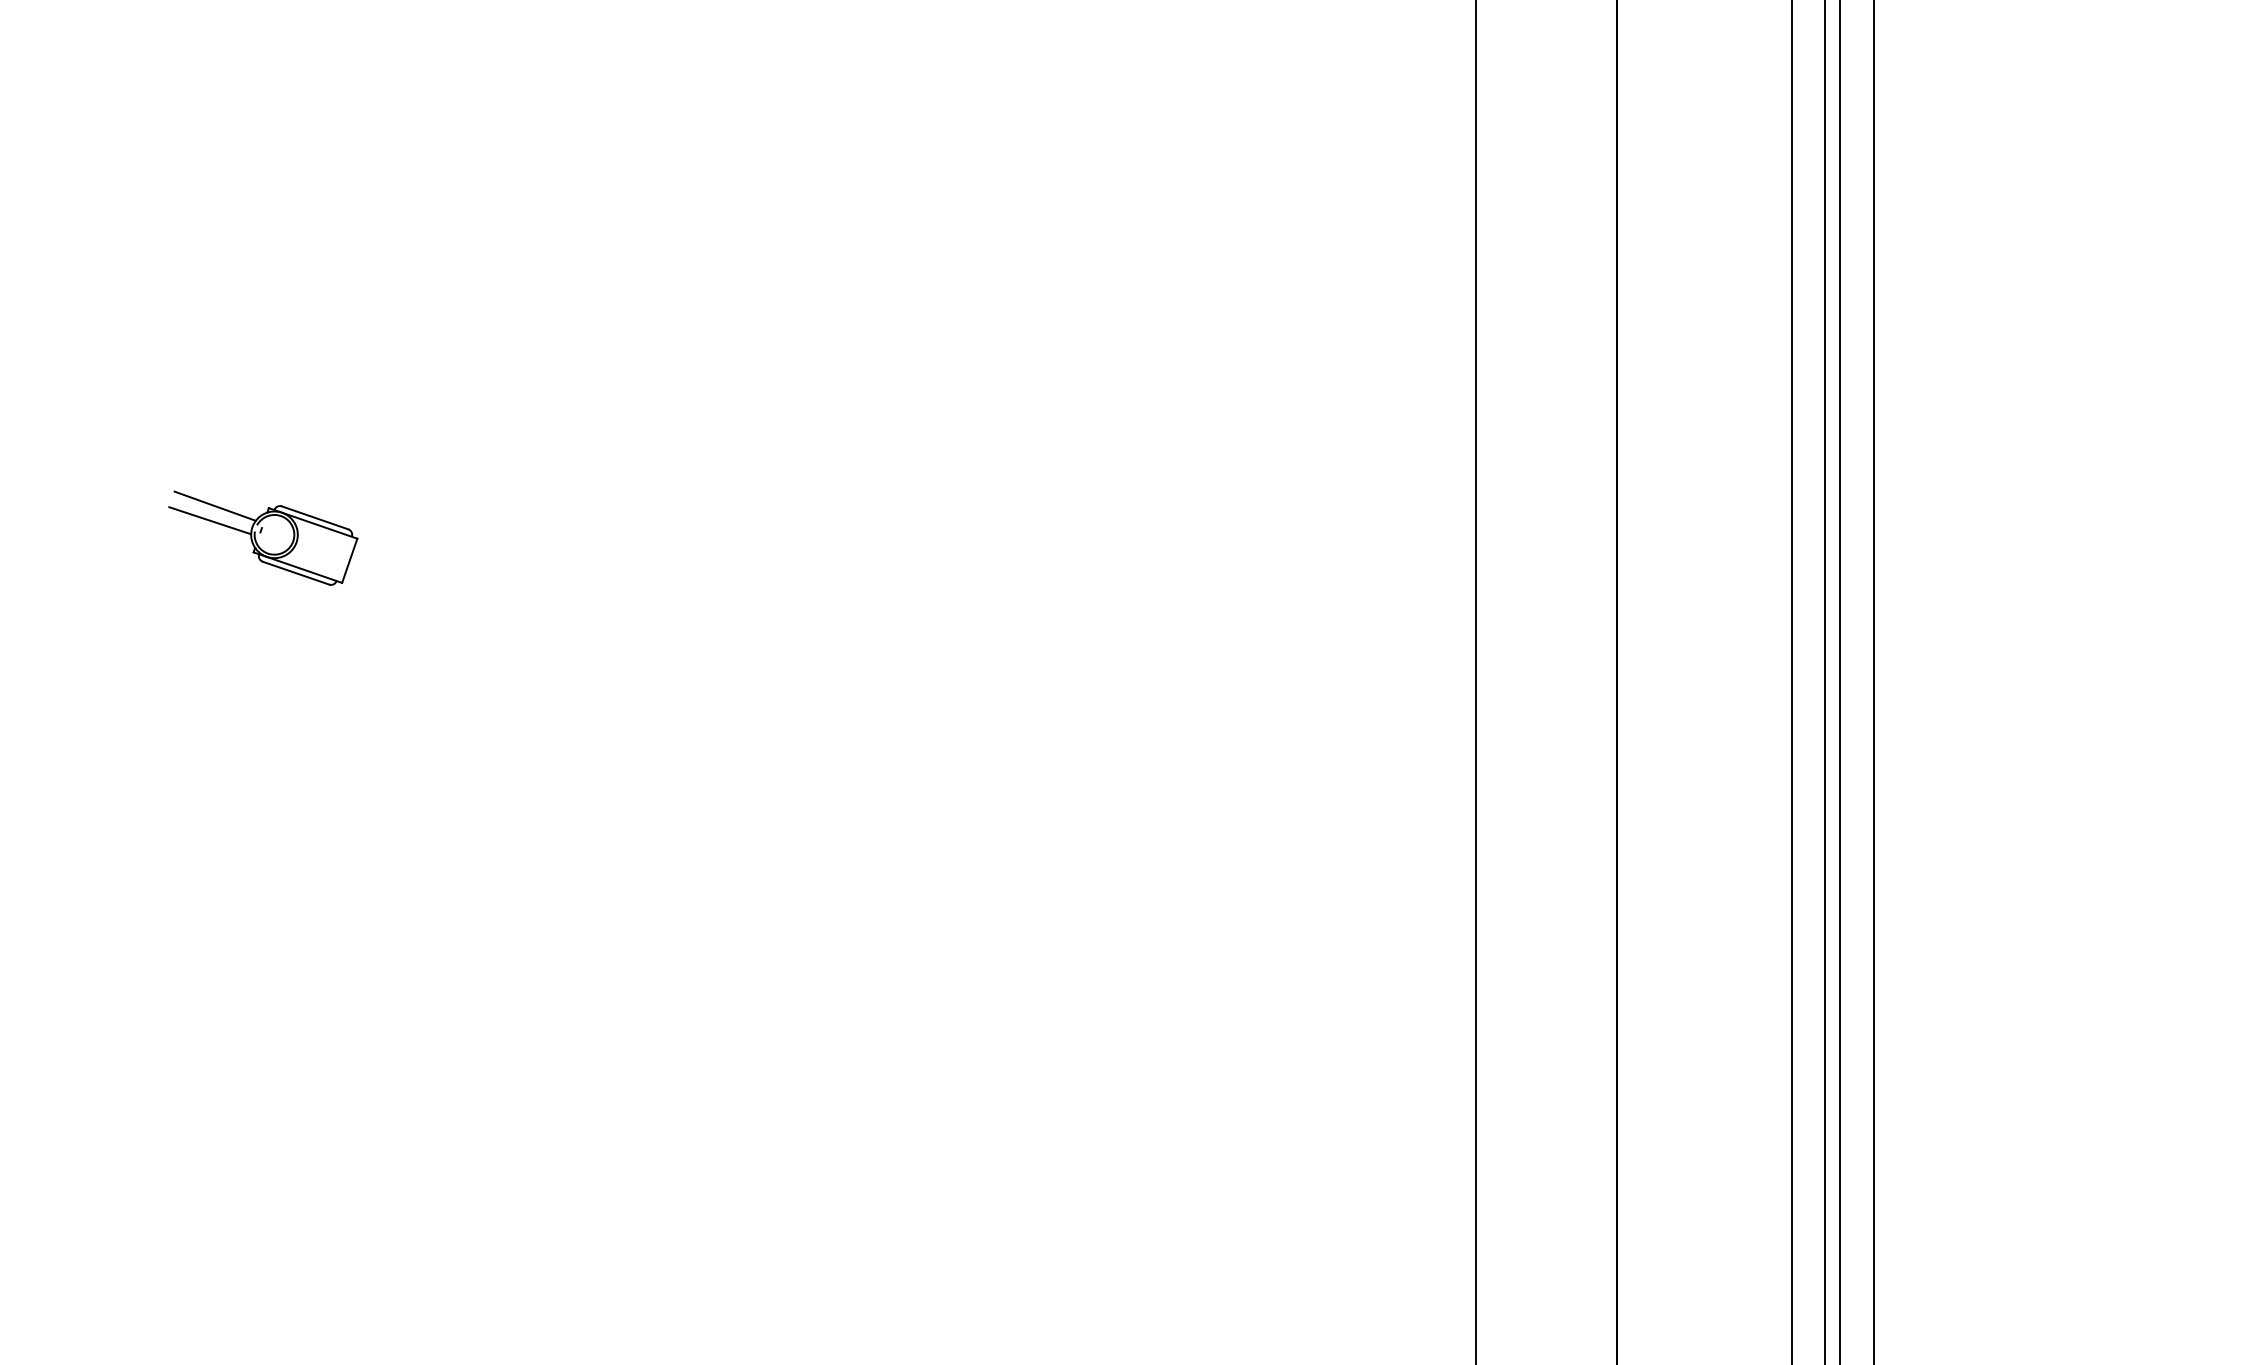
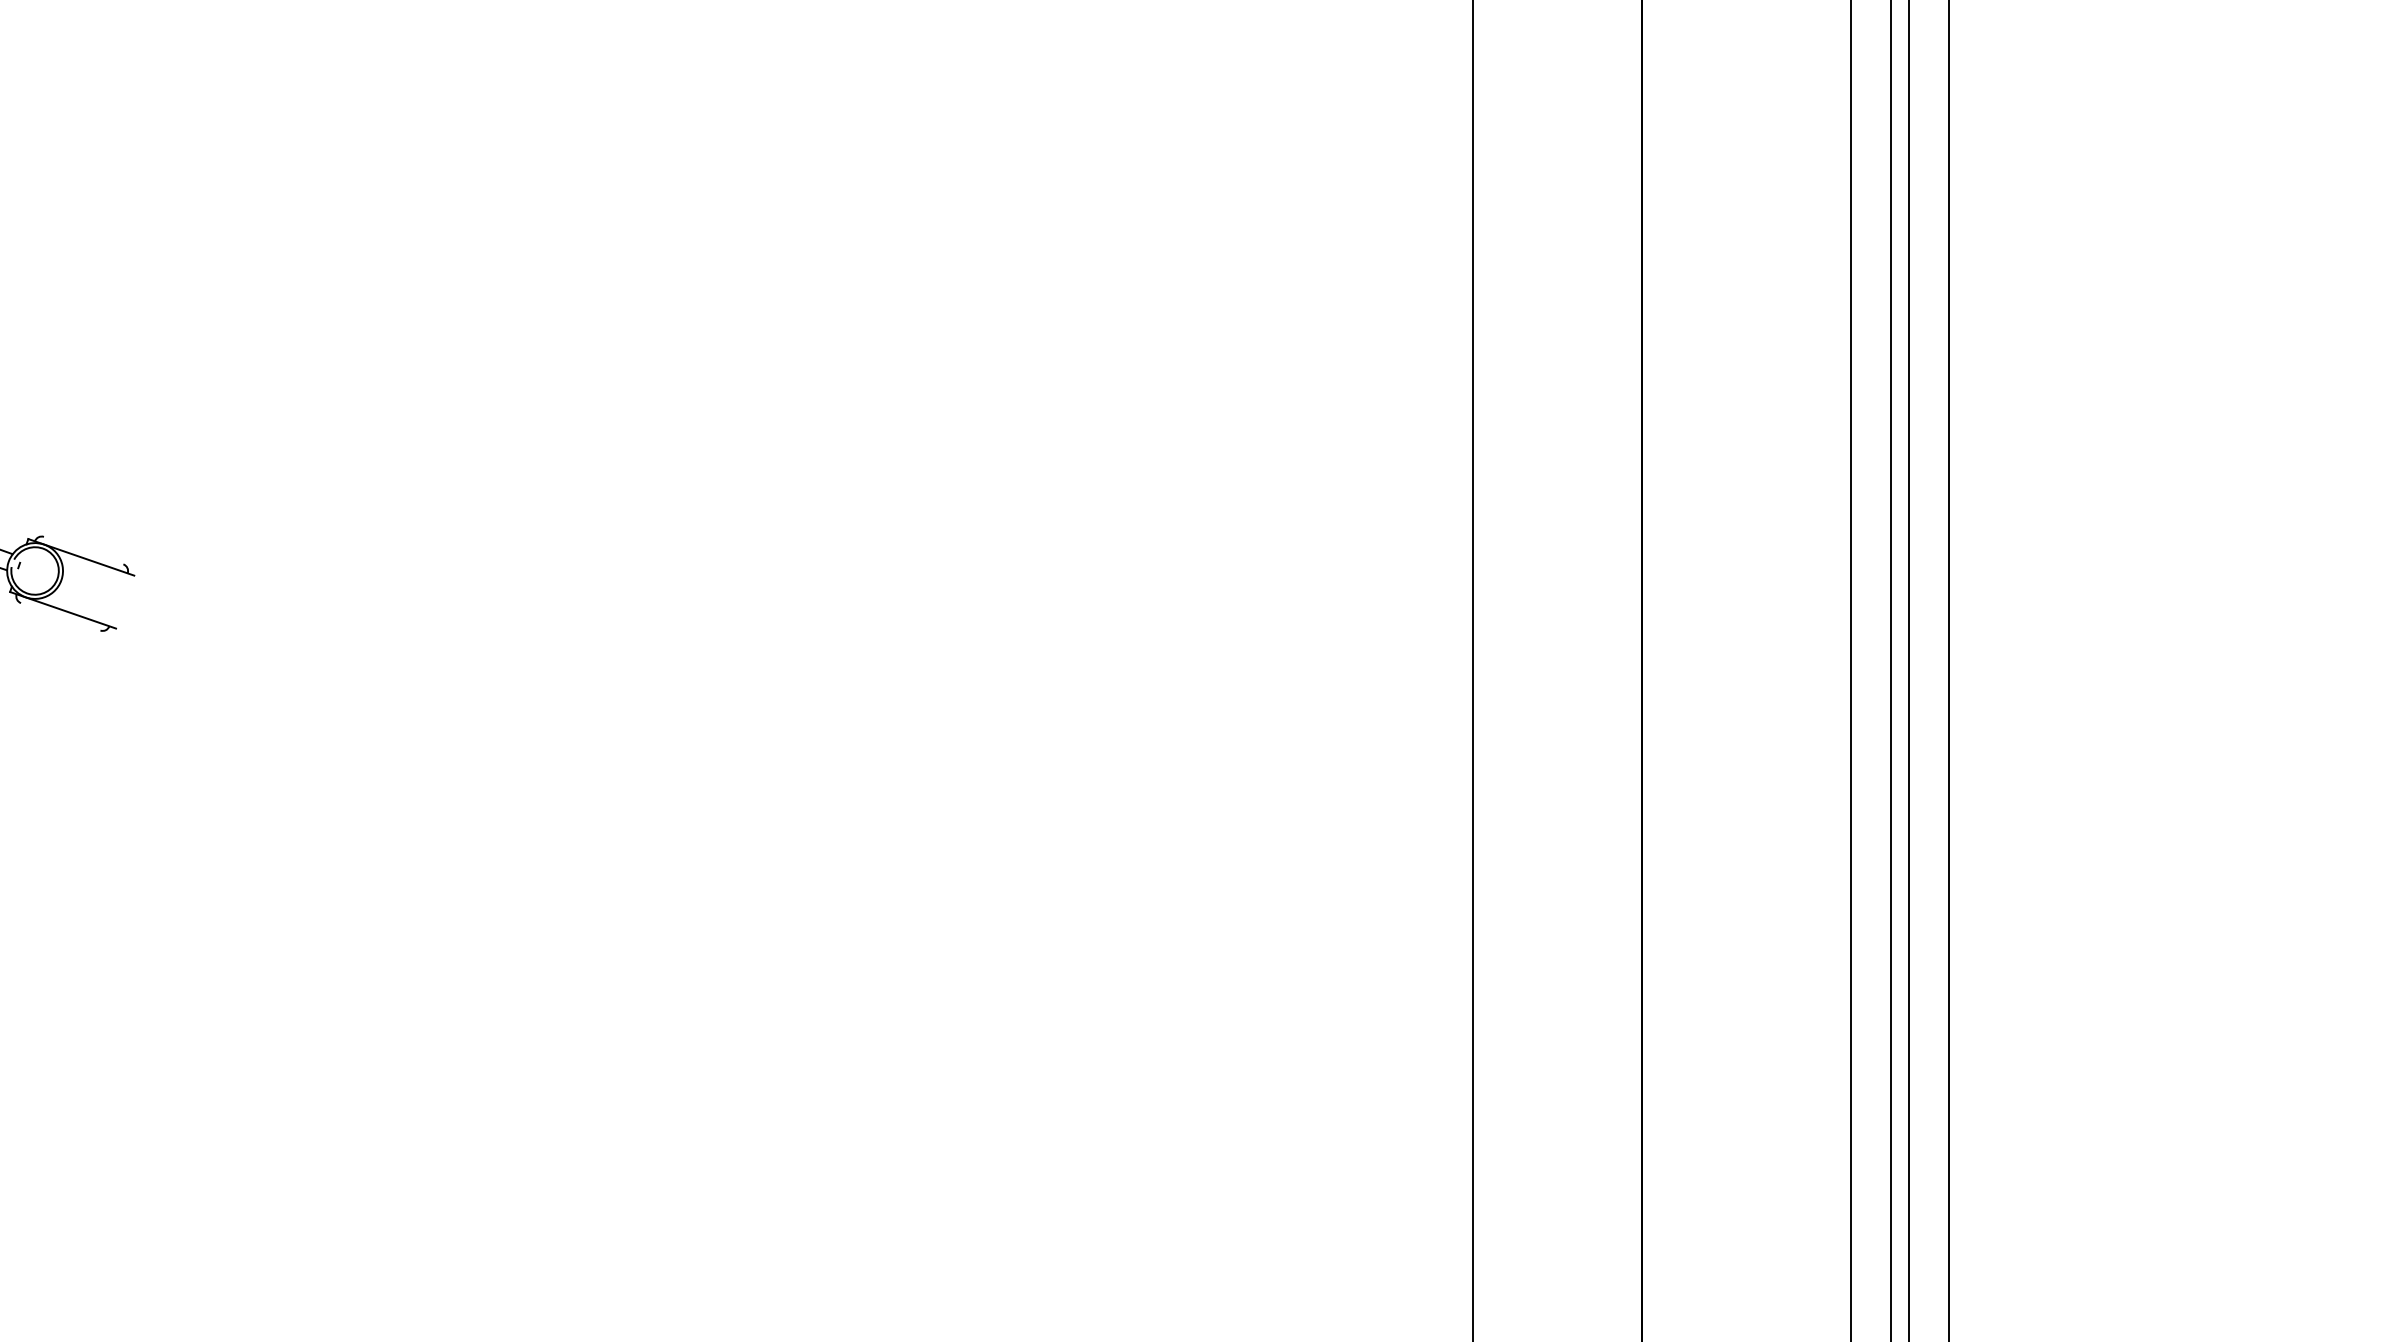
line: (314, 517) -> (82, 550), removed
line: (349, 560) -> (124, 601), removed
line: (295, 572) -> (60, 616), removed

